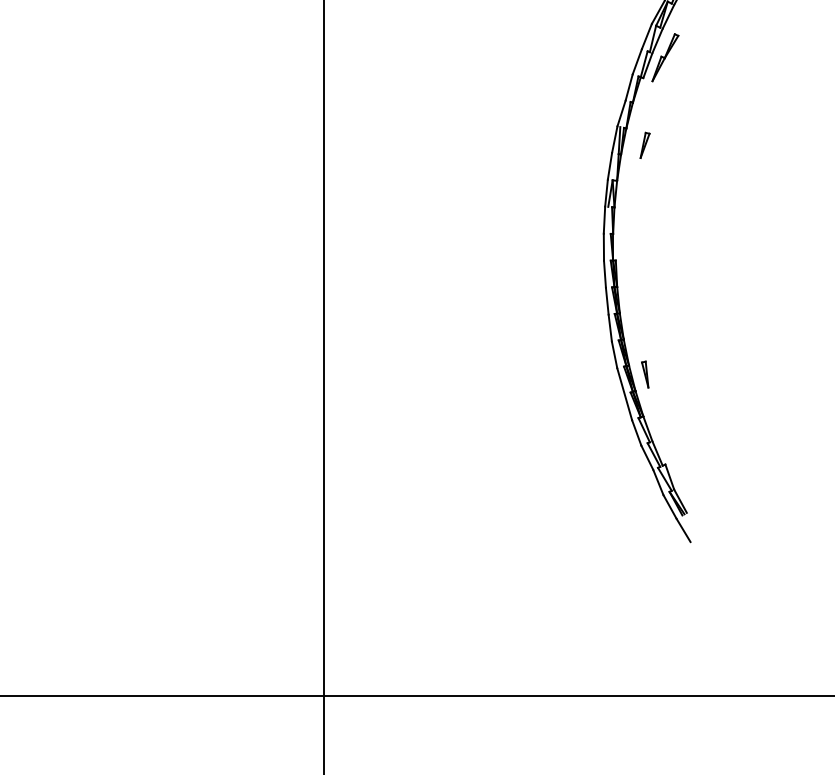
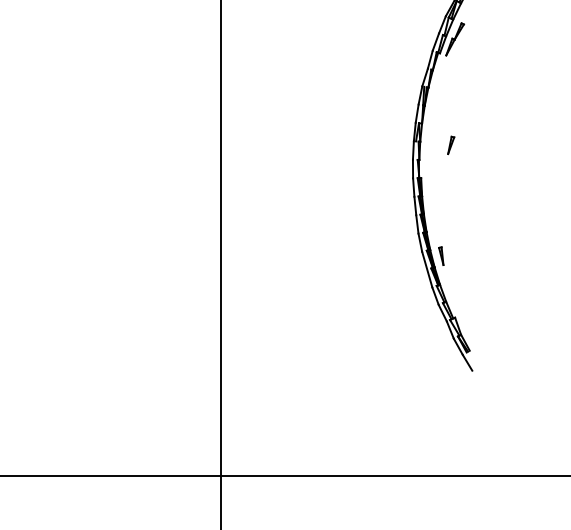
part: (645, 144) -> (451, 144), moved

